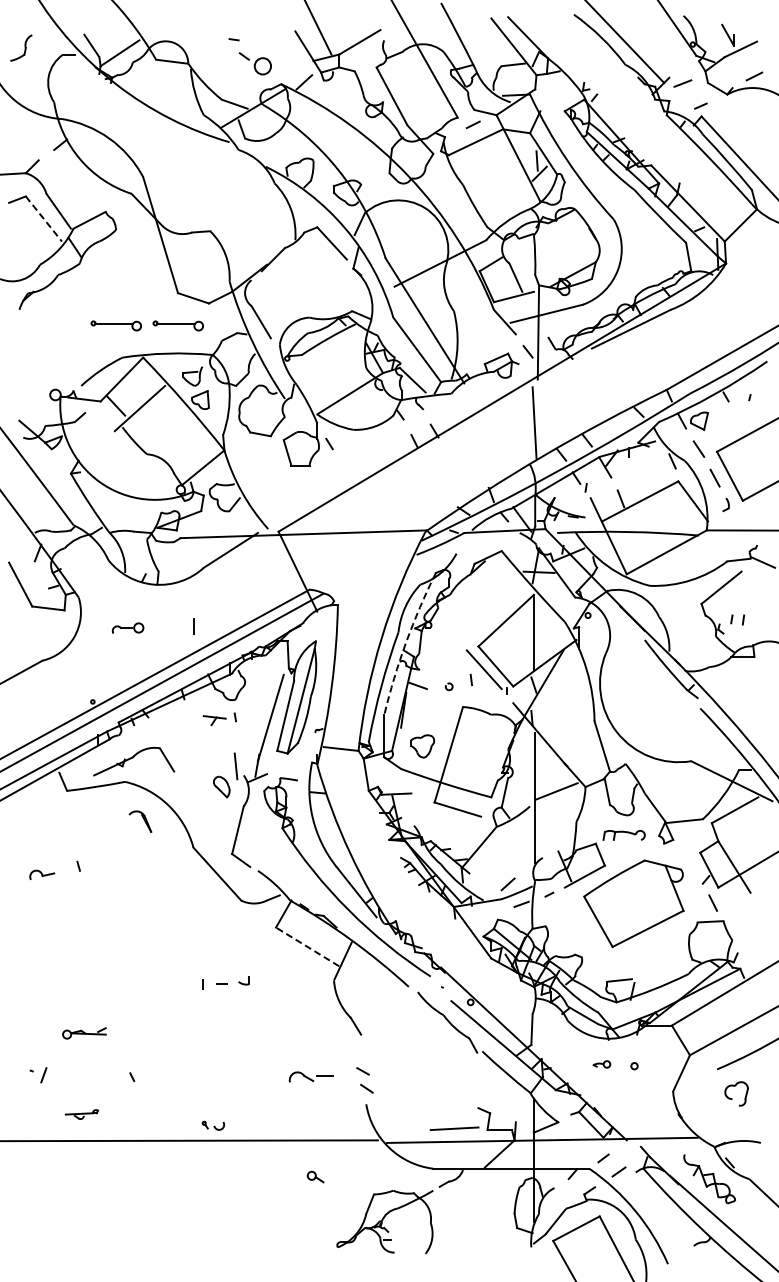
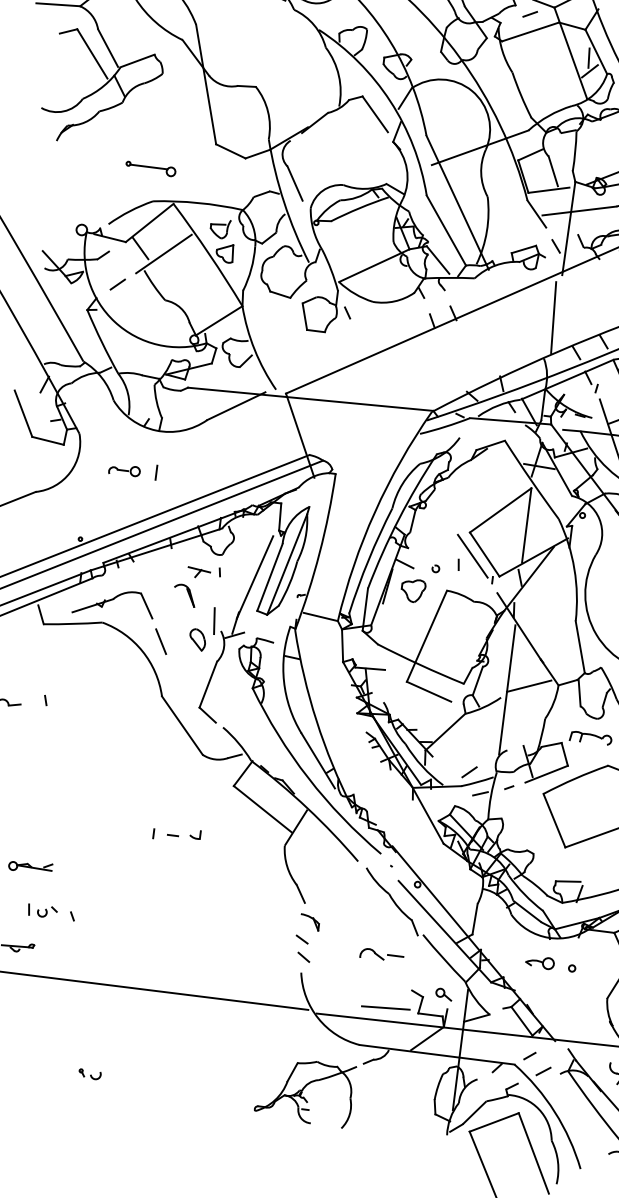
line: (43, 218) -> (92, 53), dashed -> solid
part: (177, 325) -> (211, 176), removed
line: (97, 444) -> (117, 284), added
line: (193, 626) -> (156, 472), moved
arc: (406, 642) -> (399, 519), dashed -> solid
part: (422, 746) -> (413, 590), moved
line: (185, 793) -> (160, 641), added
part: (140, 821) -> (184, 595), moved
line: (307, 946) -> (262, 808), dashed -> solid
part: (368, 1053) -> (309, 922), added
part: (601, 1064) -> (539, 962), size x1.67
part: (101, 1075) -> (42, 910), added
part: (310, 1076) -> (381, 954), moved
part: (212, 1125) -> (89, 1074), moved
part: (315, 1176) -> (443, 993), moved

